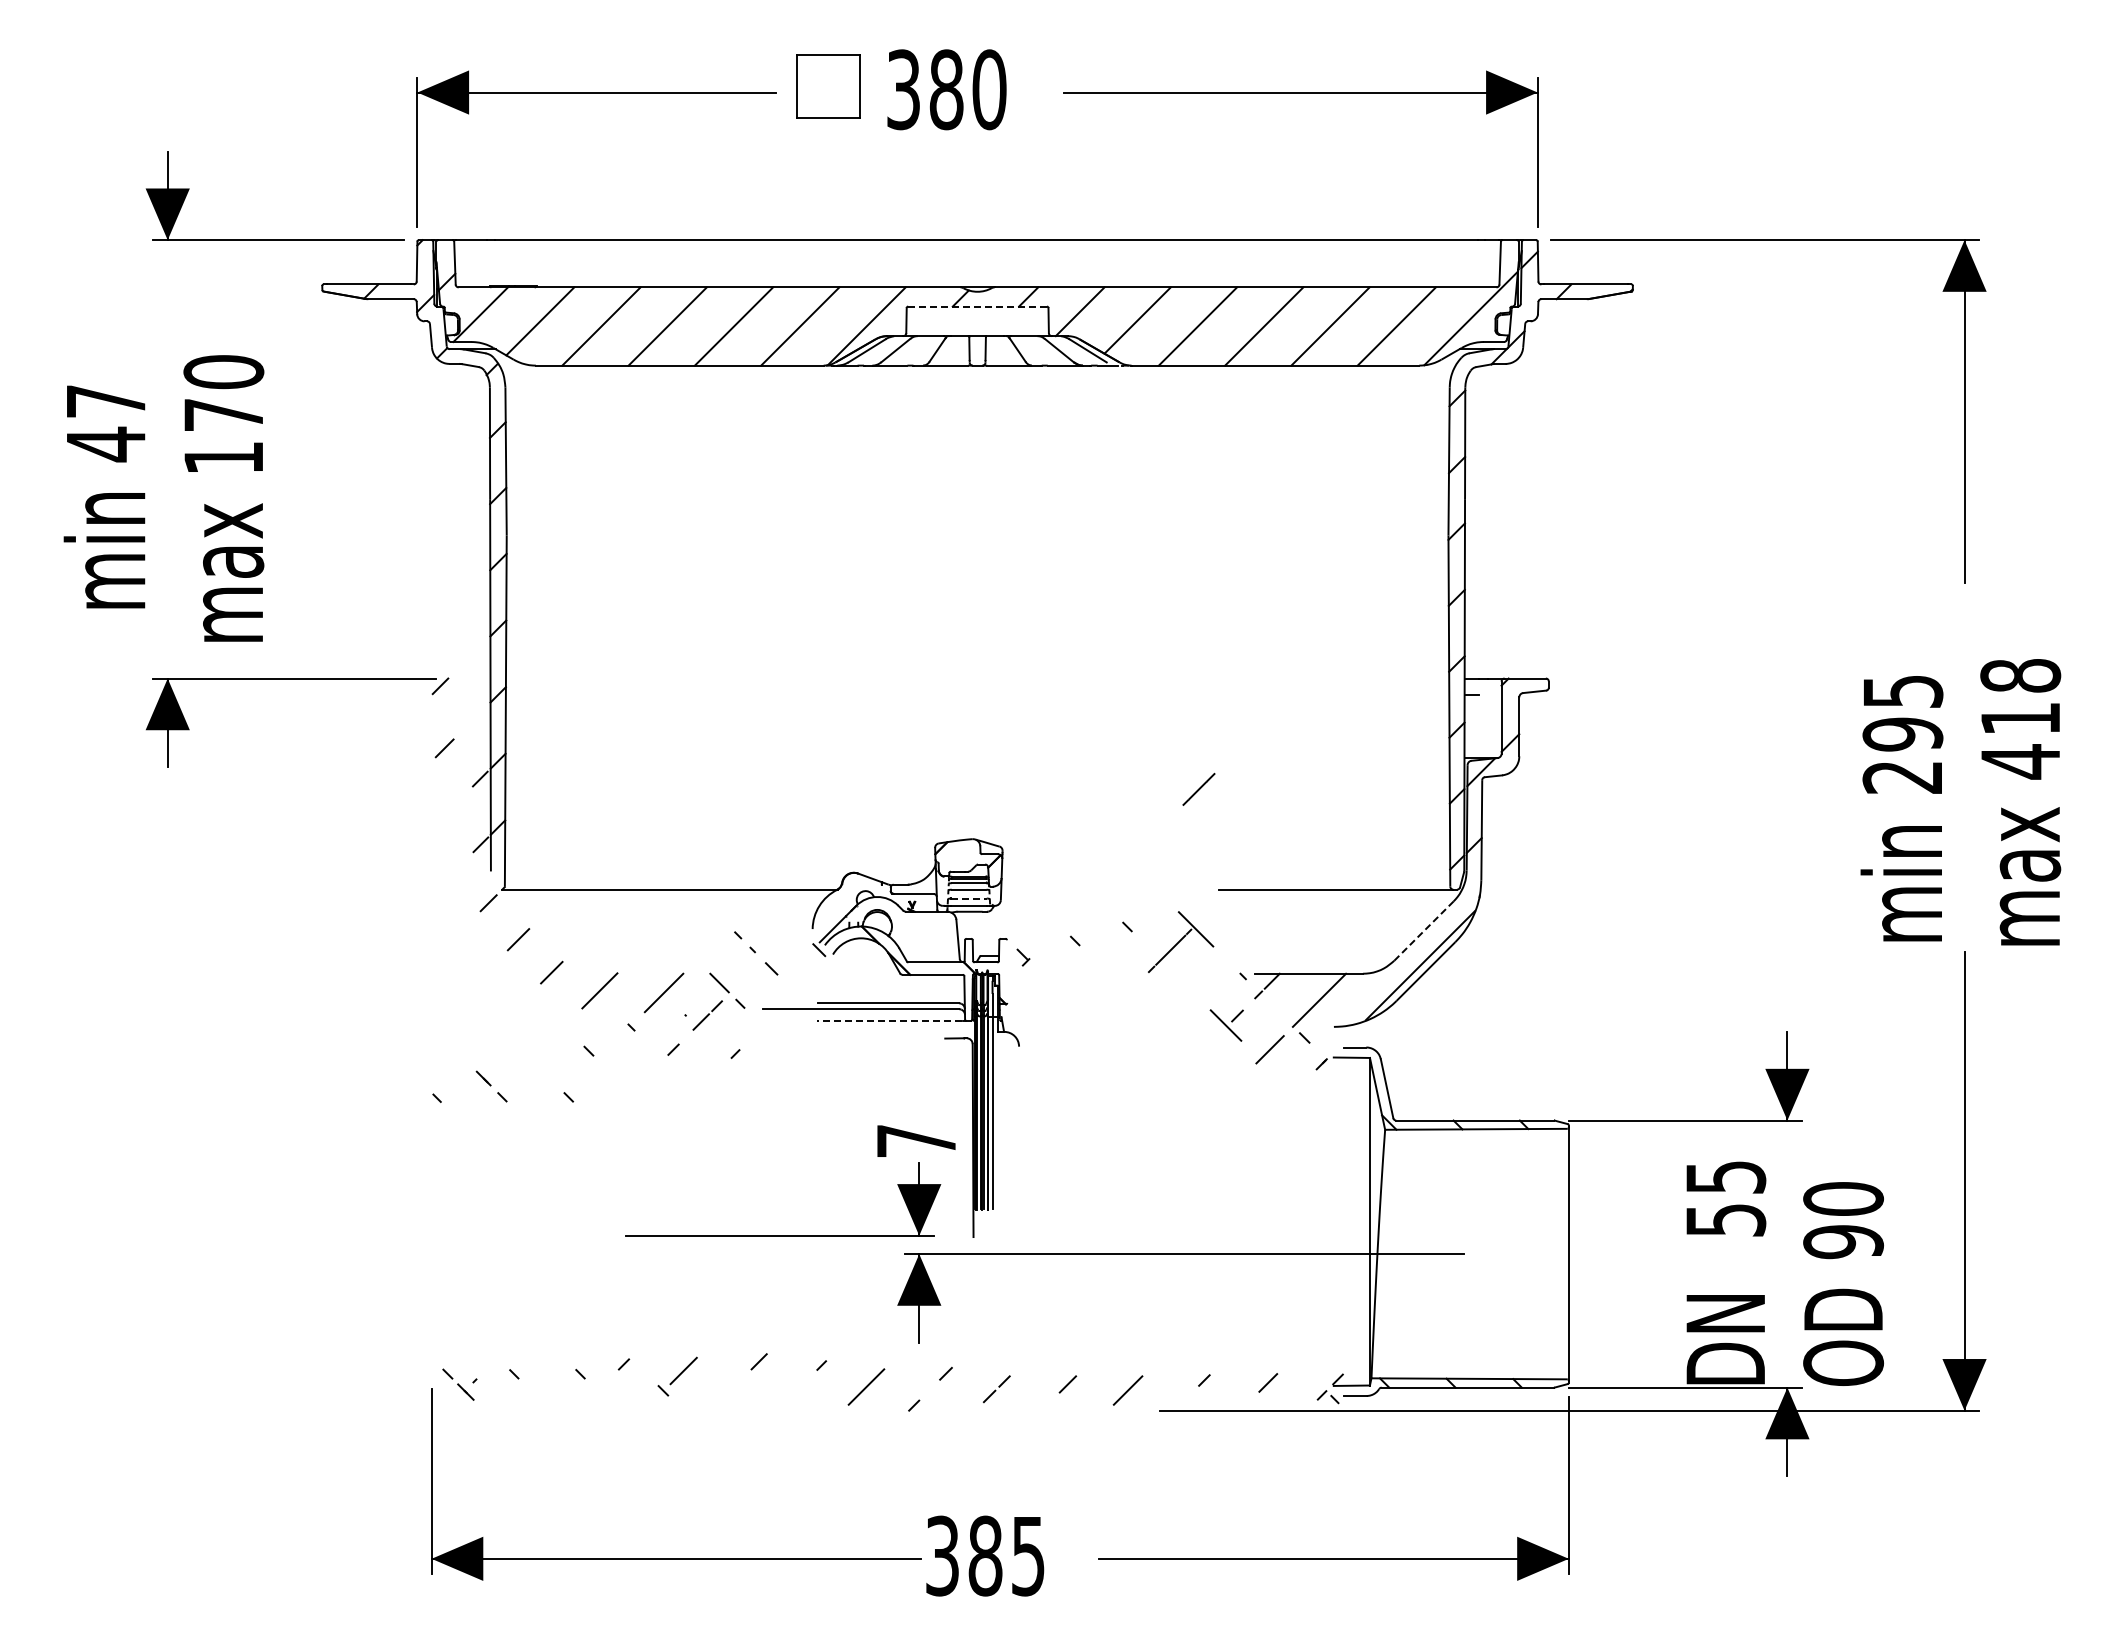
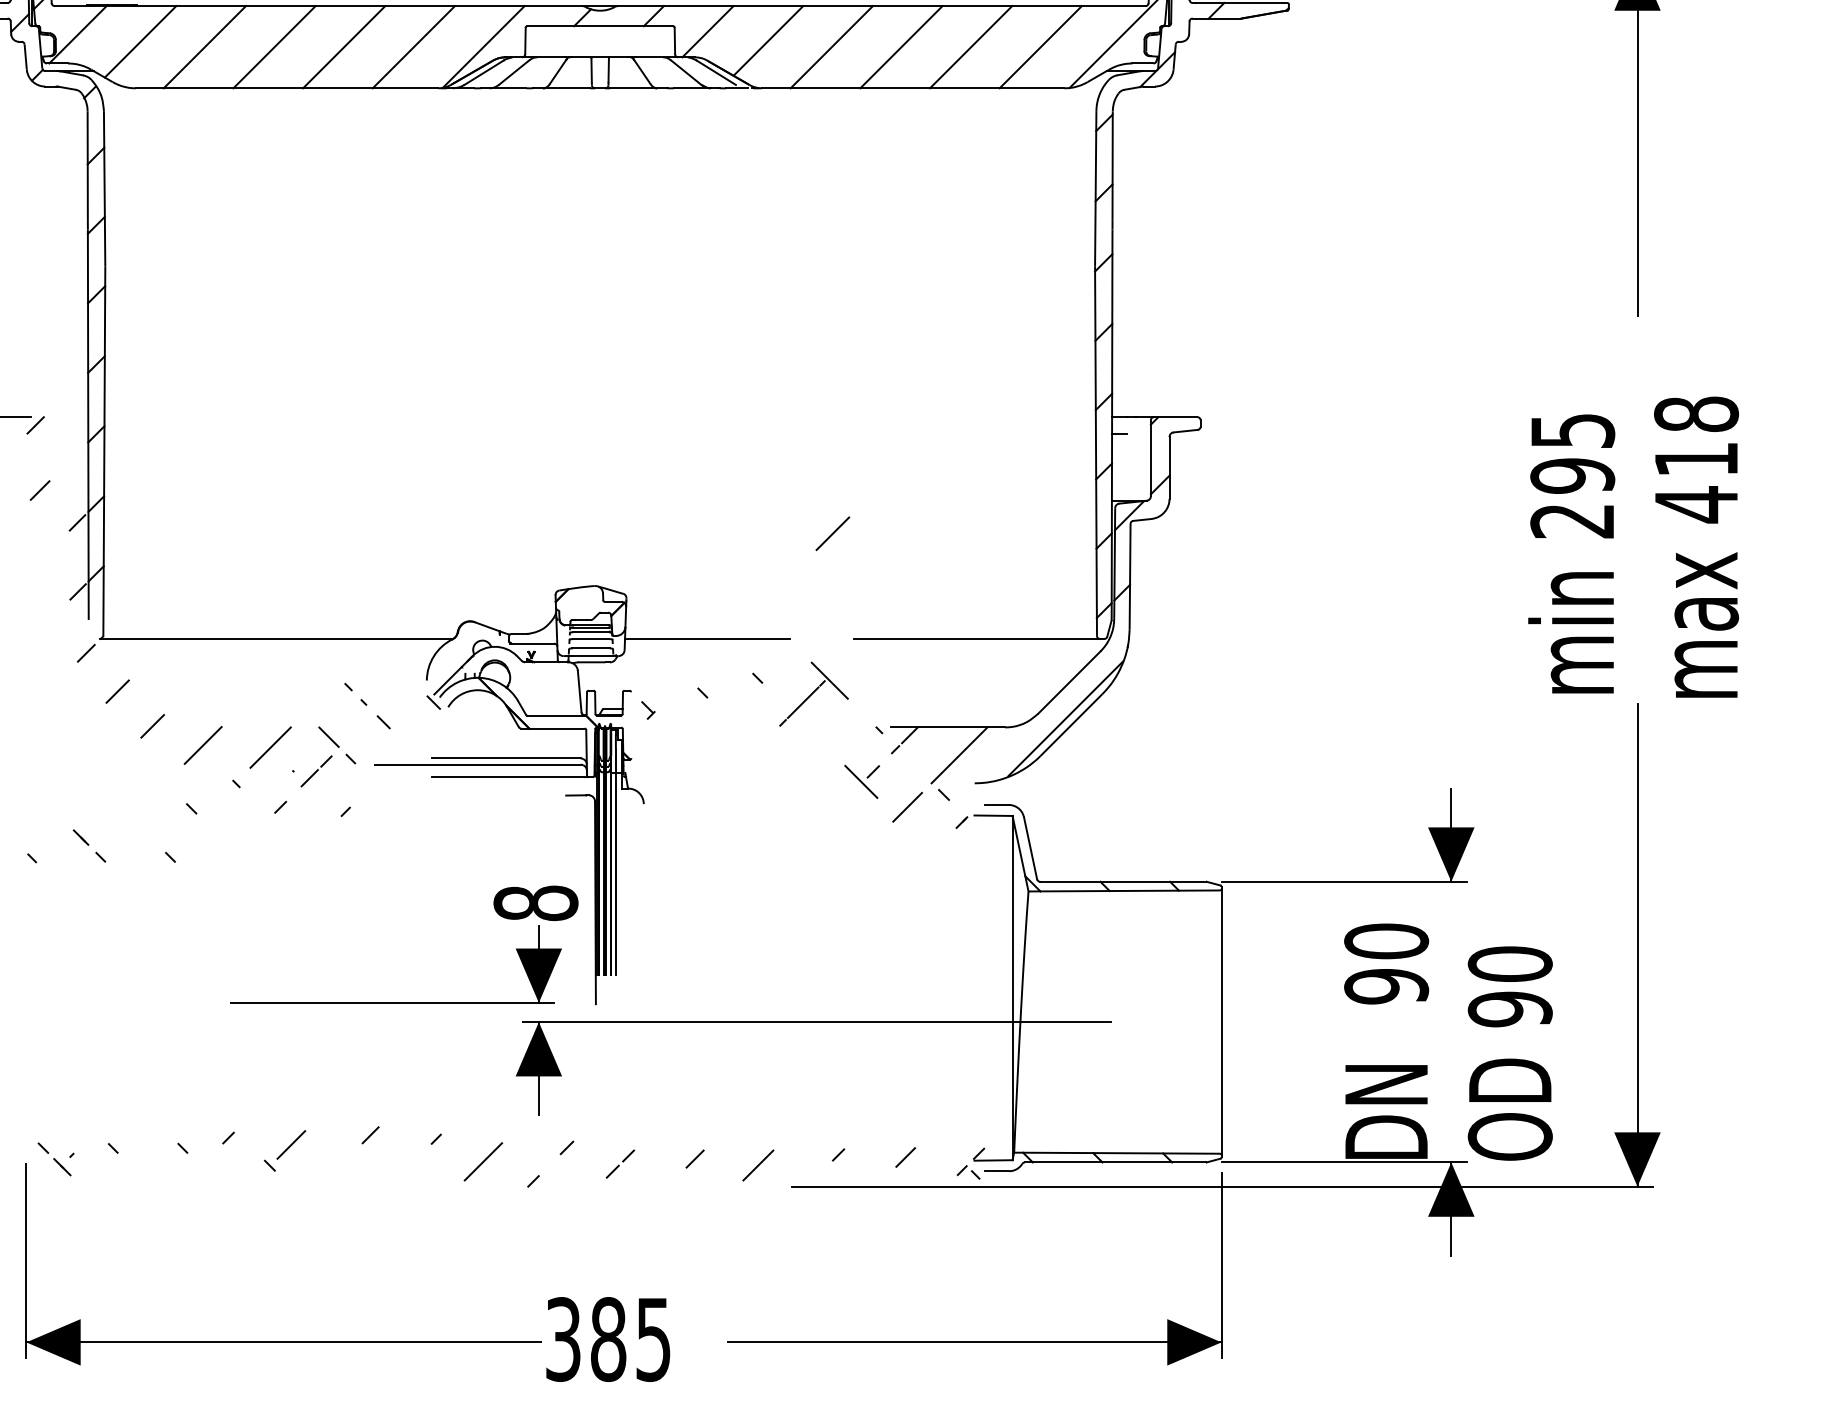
line: (978, 306) -> (601, 26), dashed -> solid
line: (1079, 889) -> (707, 638), added
line: (968, 898) -> (590, 648), dashed -> solid
line: (1423, 931) -> (1068, 683), dashed -> solid
line: (889, 1020) -> (507, 776), dashed -> solid
text: (916, 1140) -> (535, 902), 7 -> 8
text: (1725, 1198) -> (1386, 963), 55 -> 90

